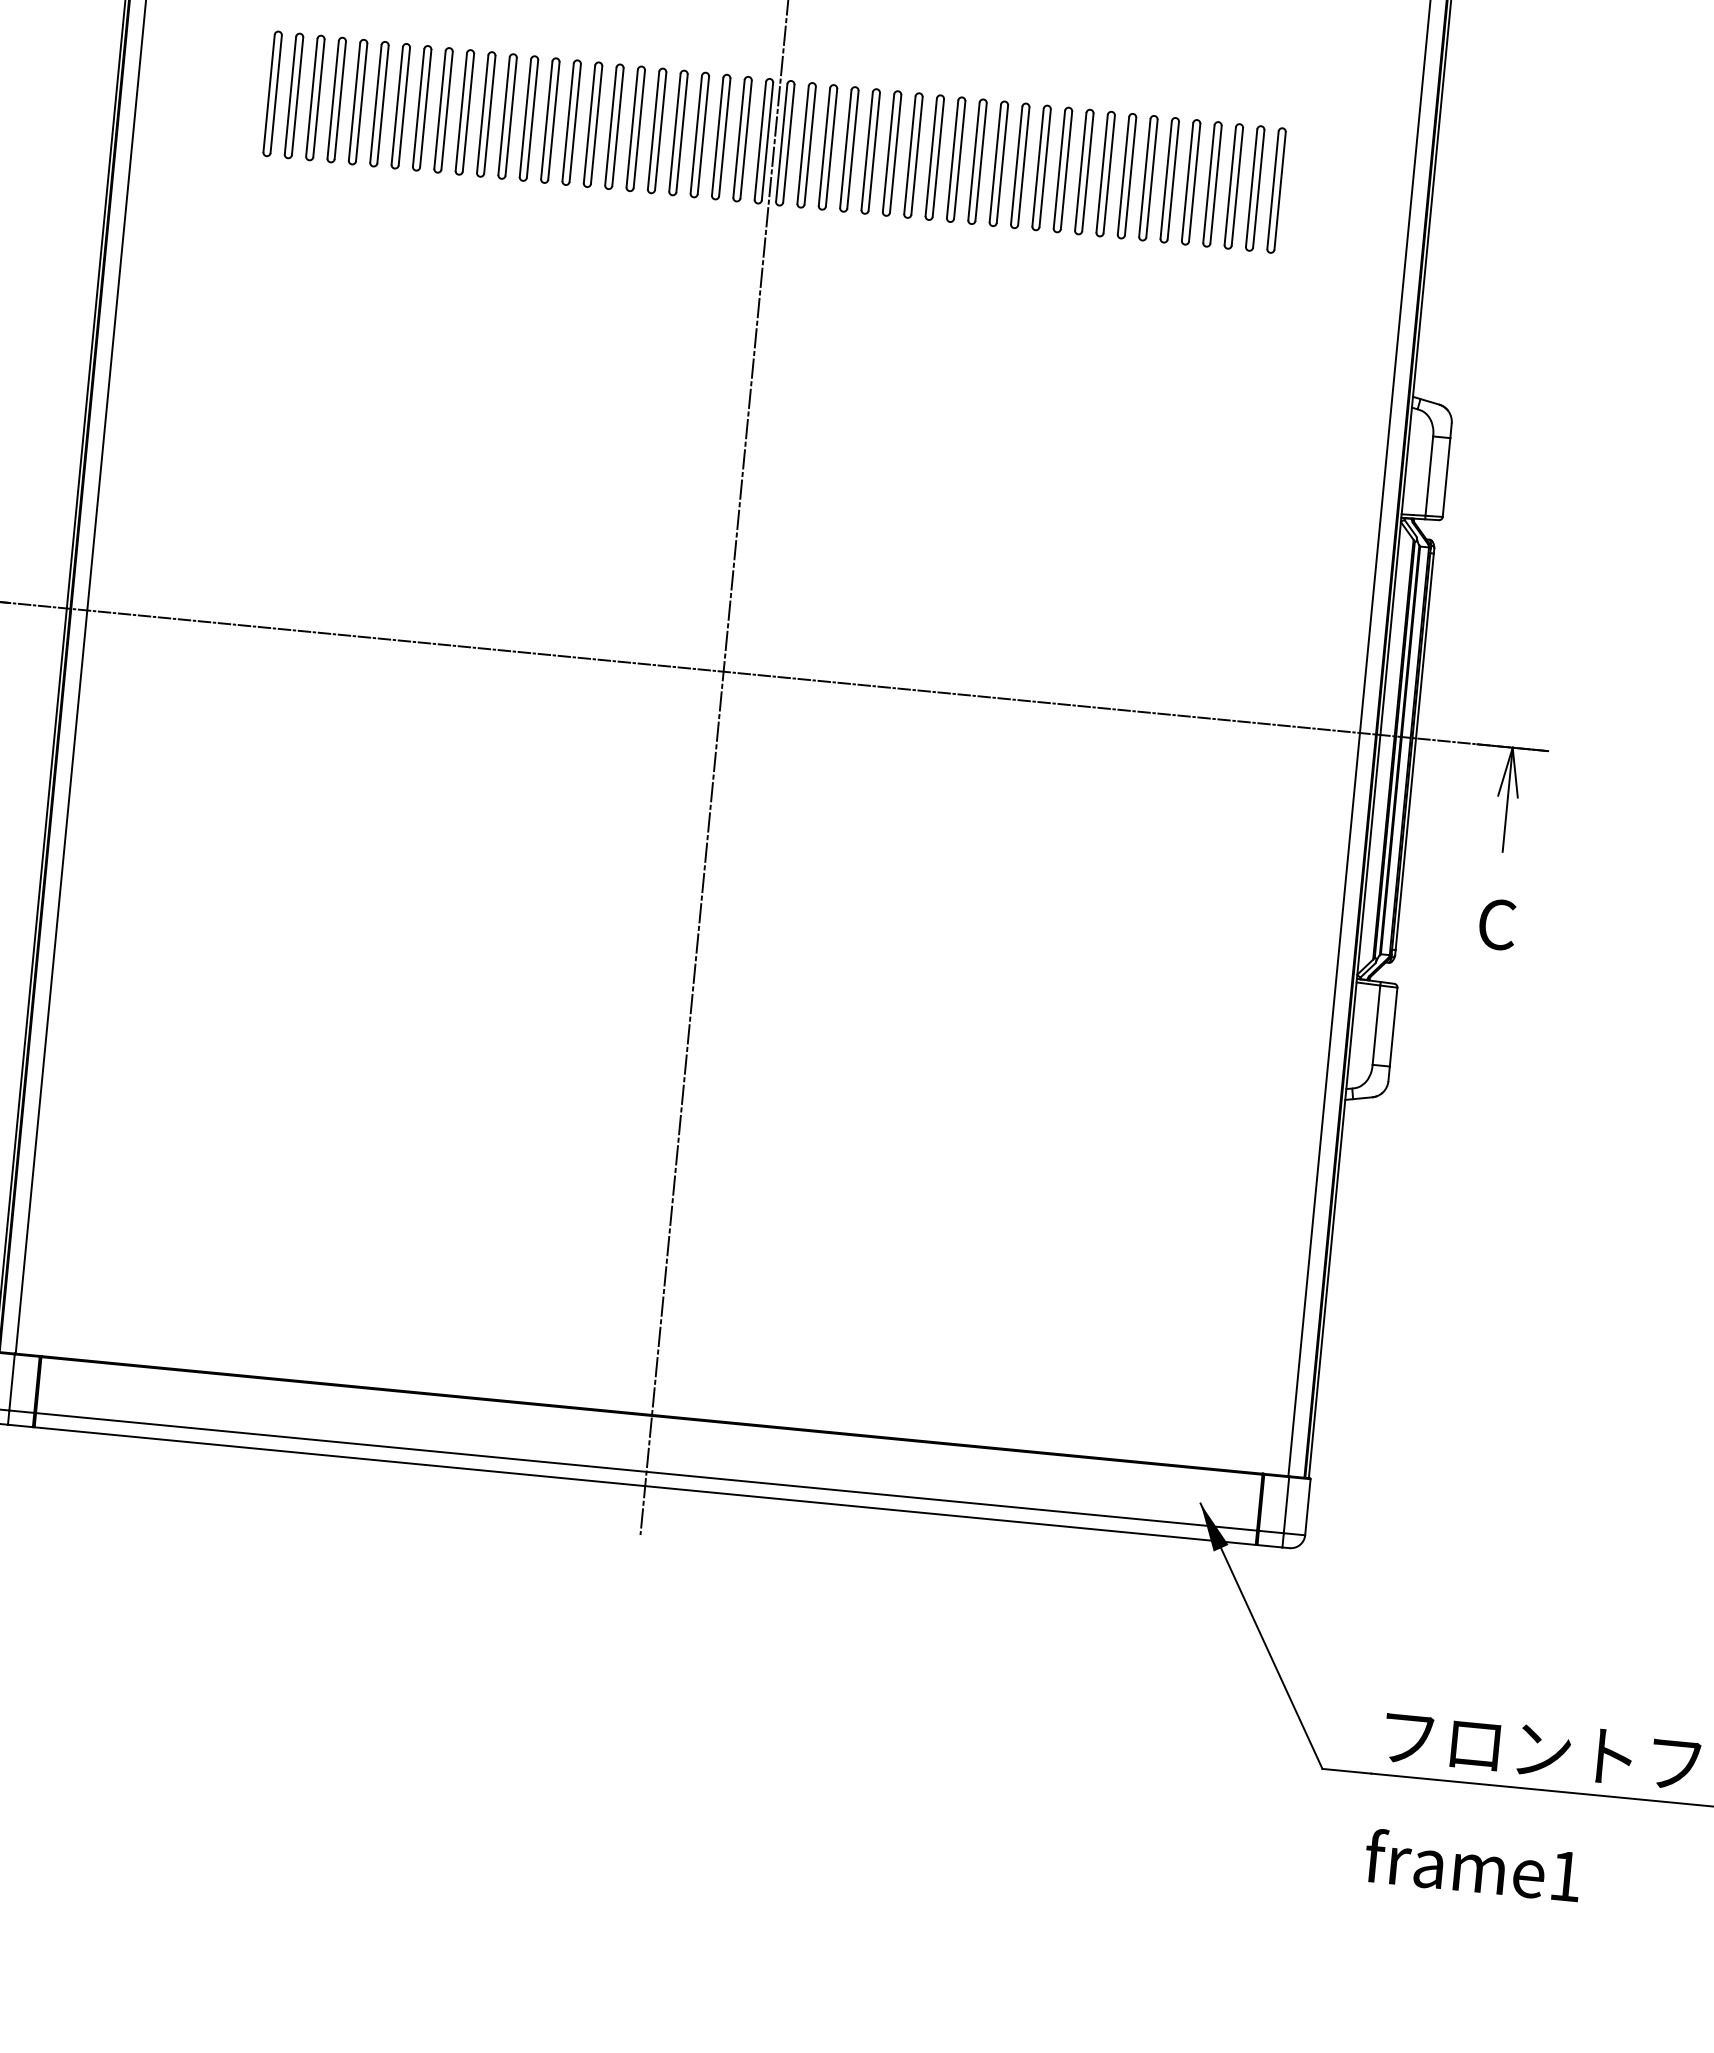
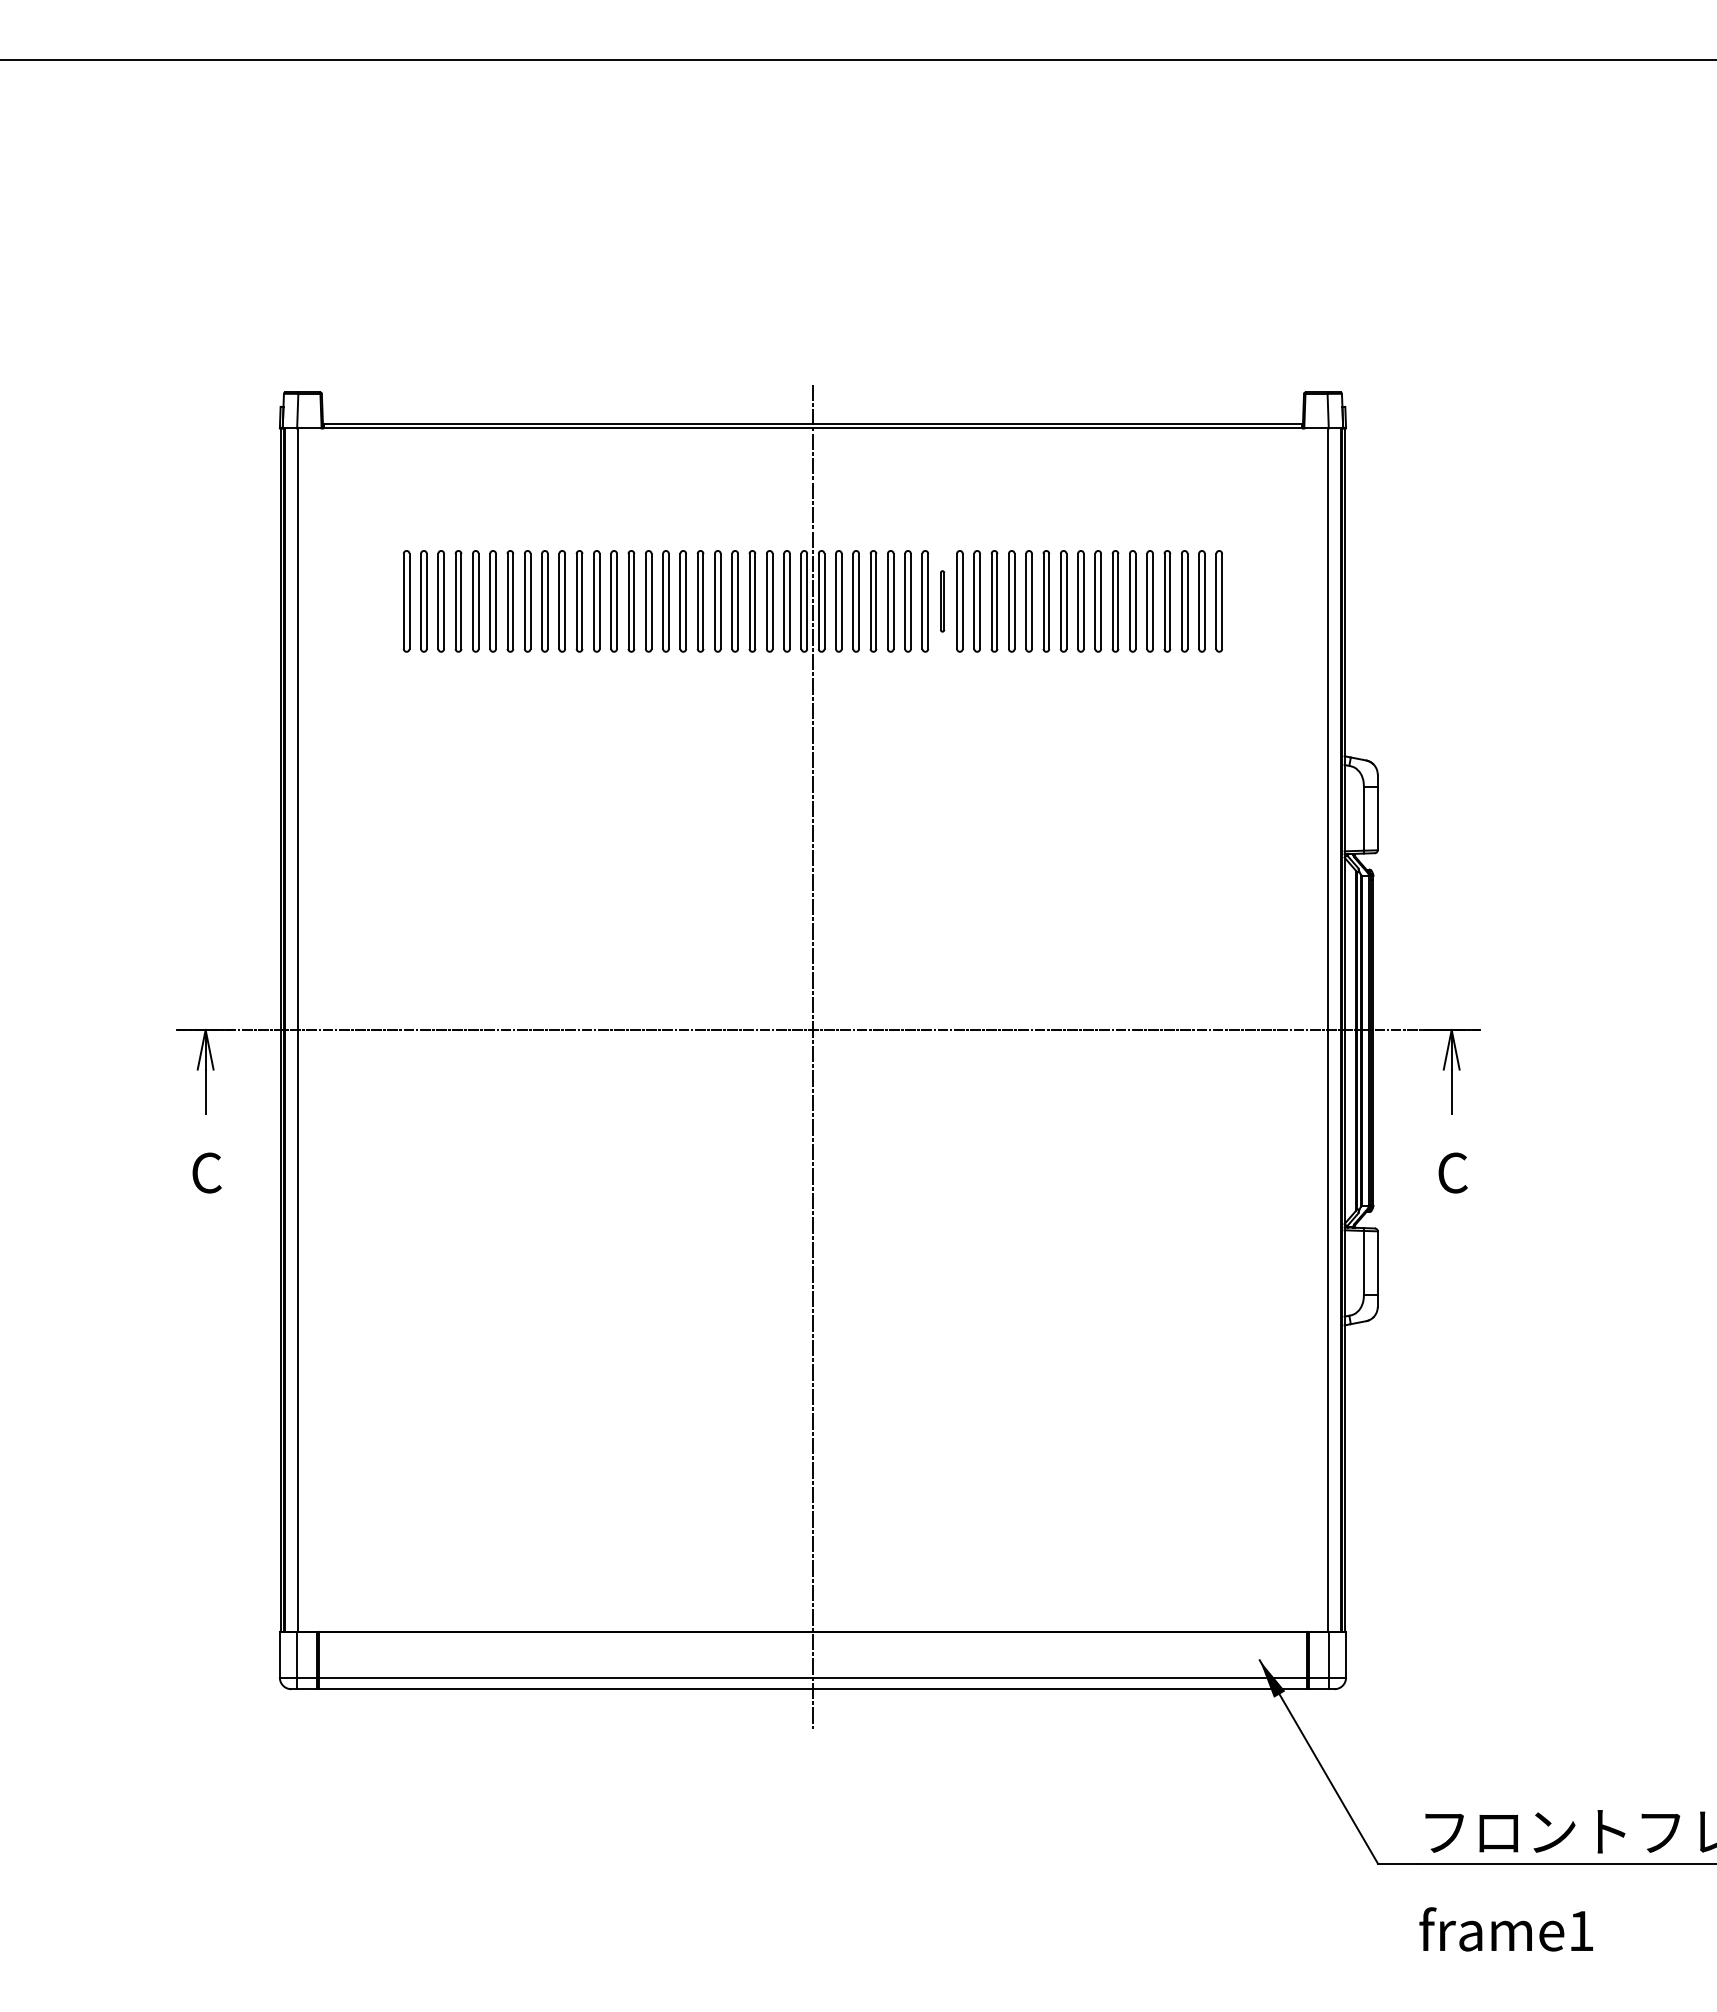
part: (934, 157) -> (942, 601), size x0.6

